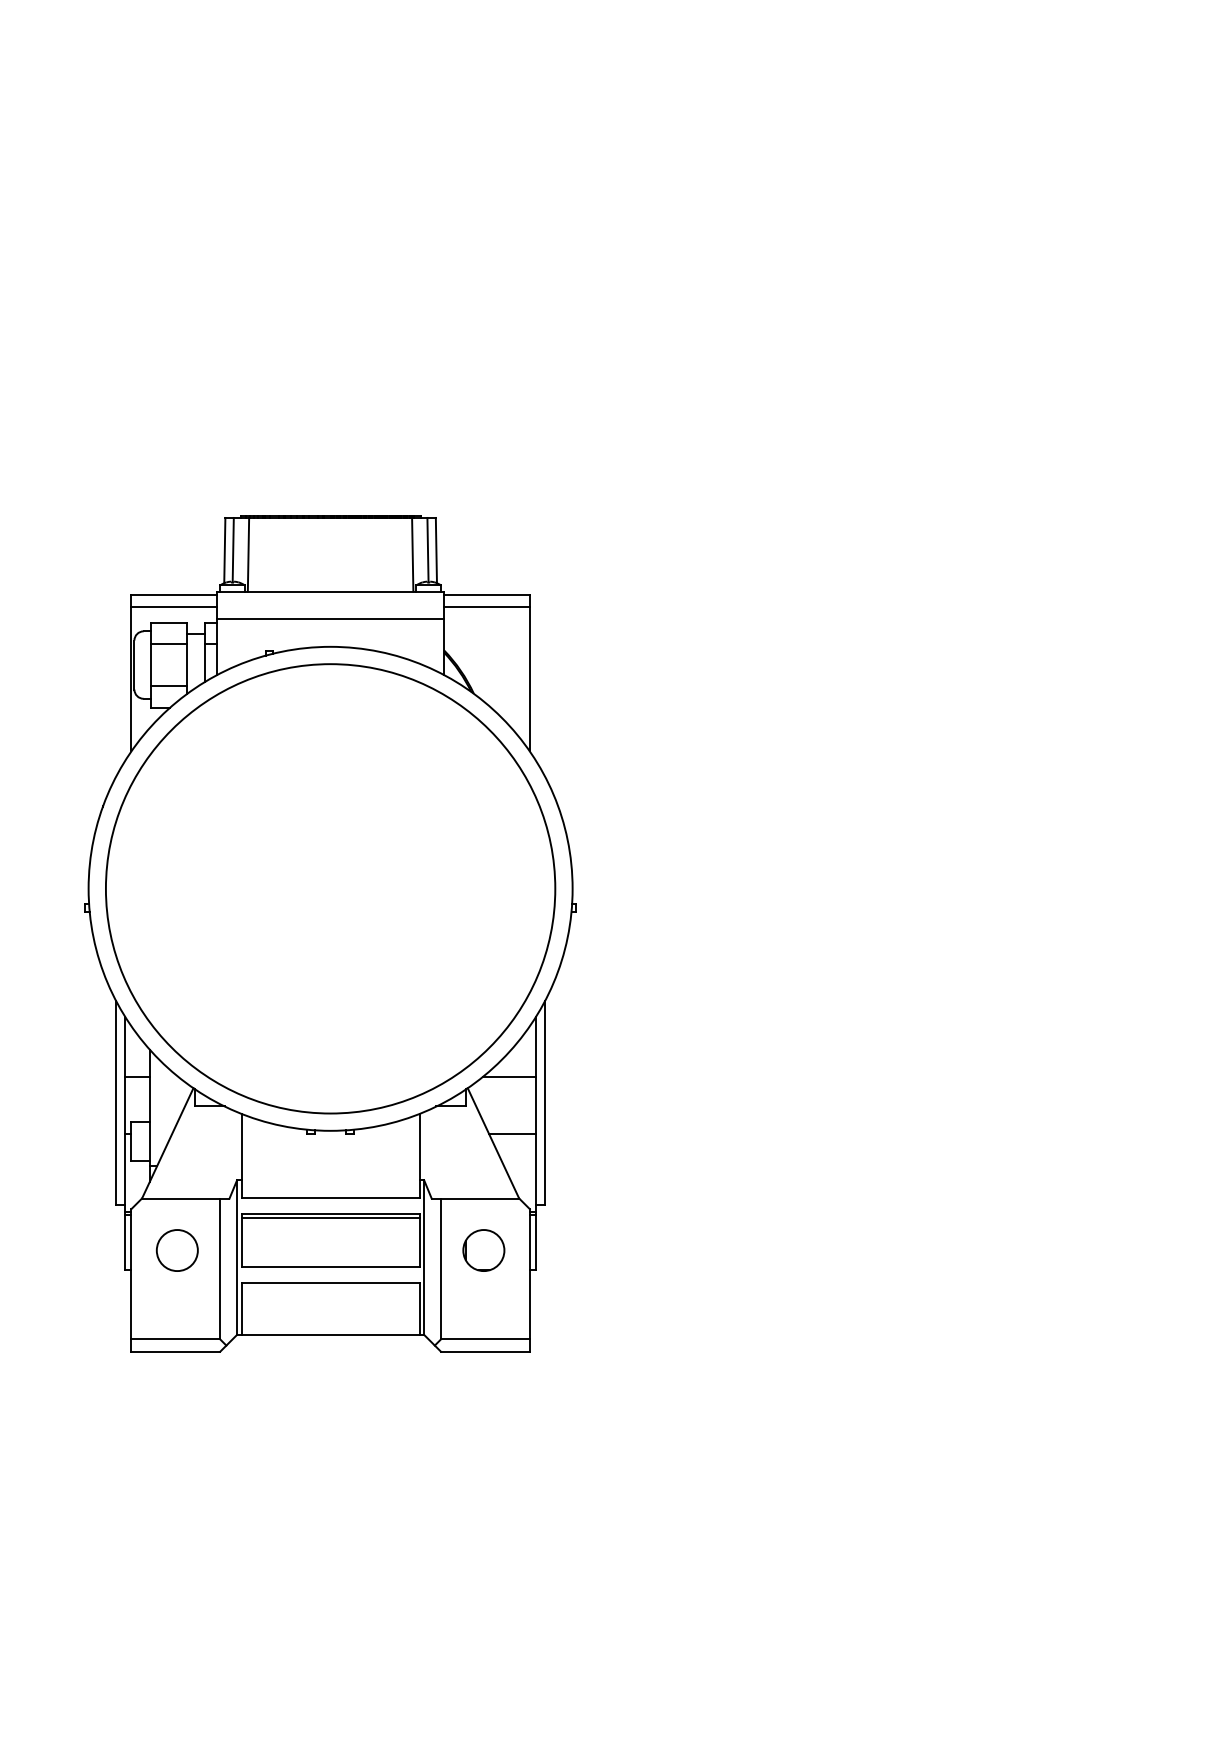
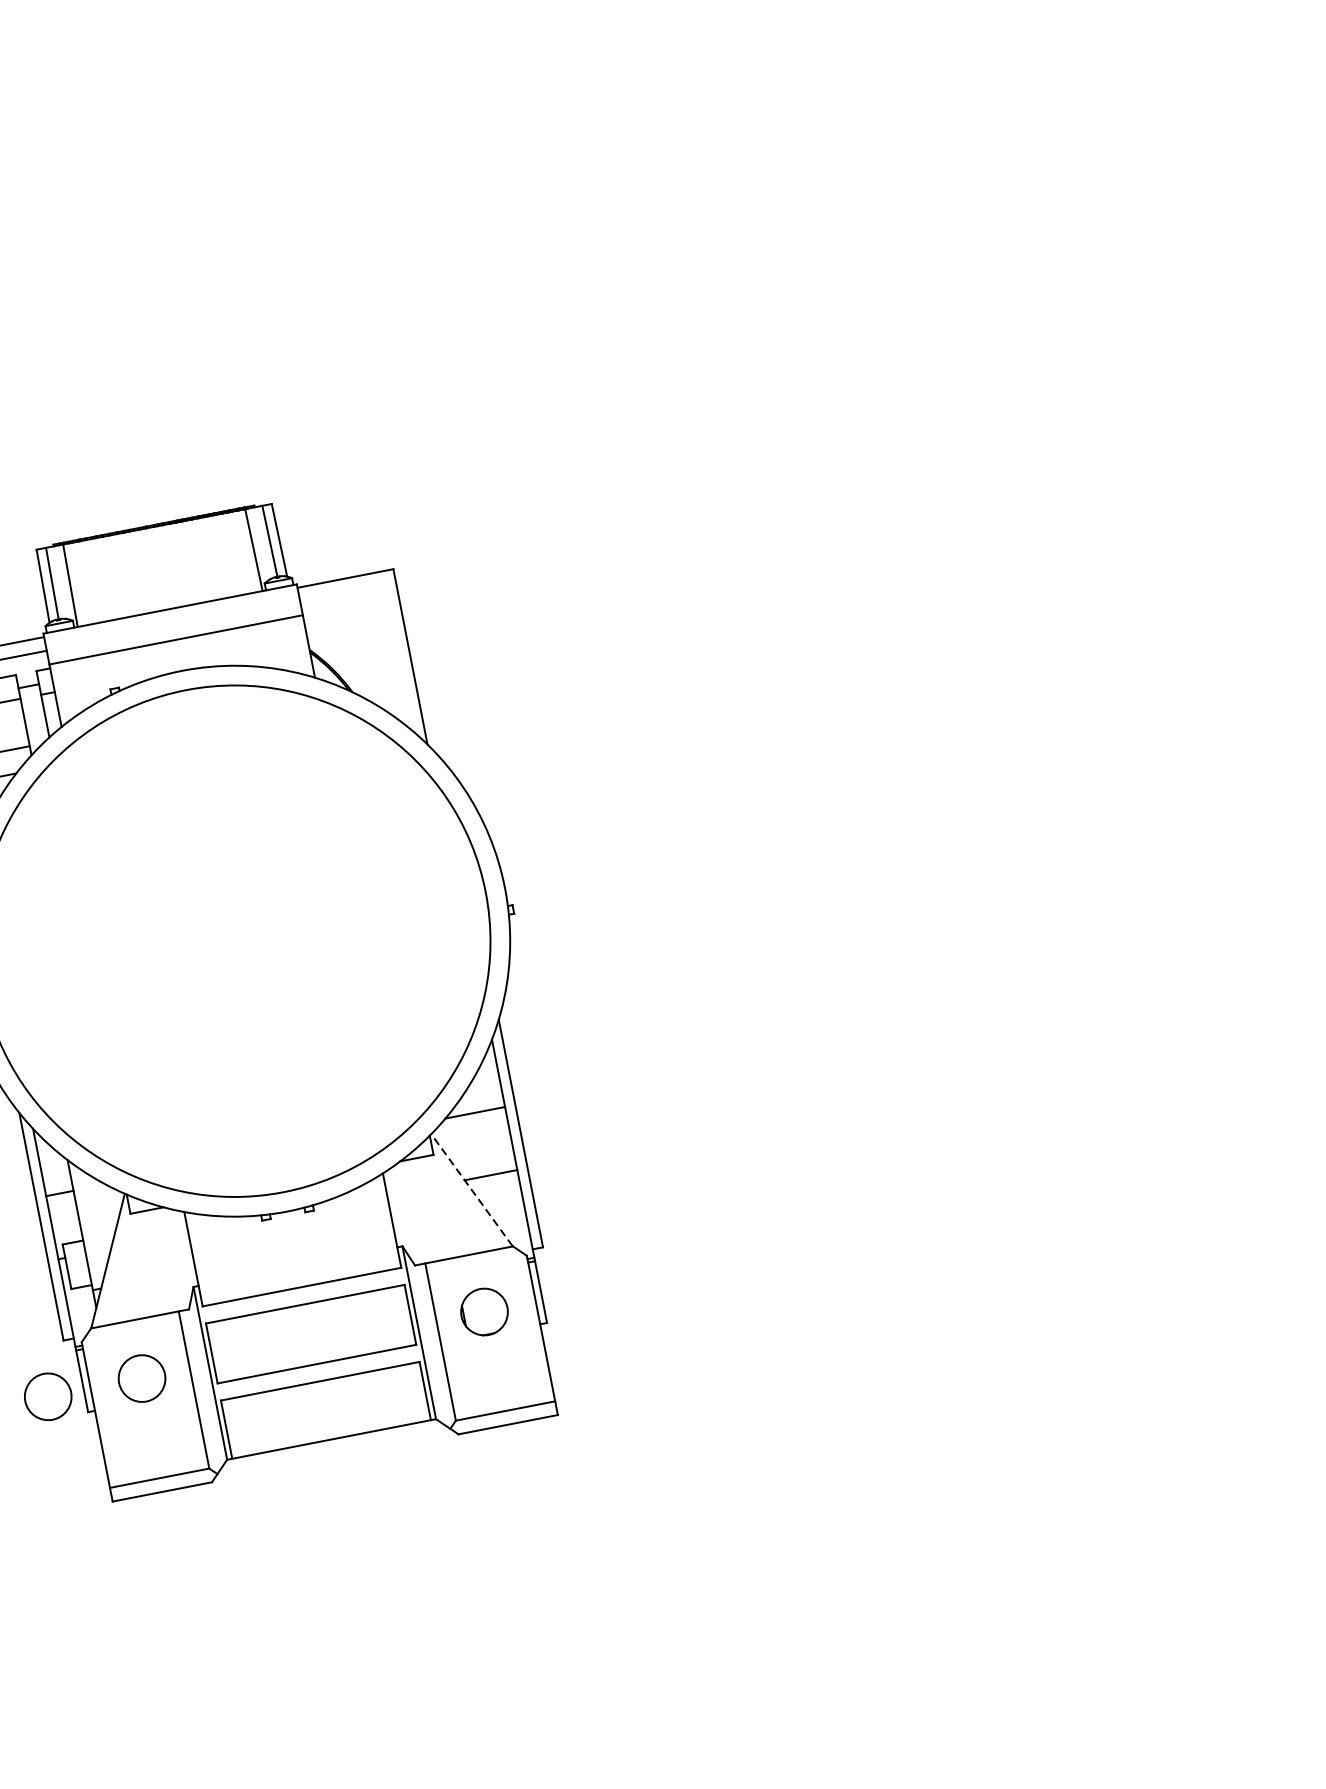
line: (486, 606) -> (347, 591), removed
line: (493, 1143) -> (472, 1190), solid -> dashed
line: (330, 1218) -> (306, 1309), removed
circle: (92, 1250) -> (47, 1396), added

